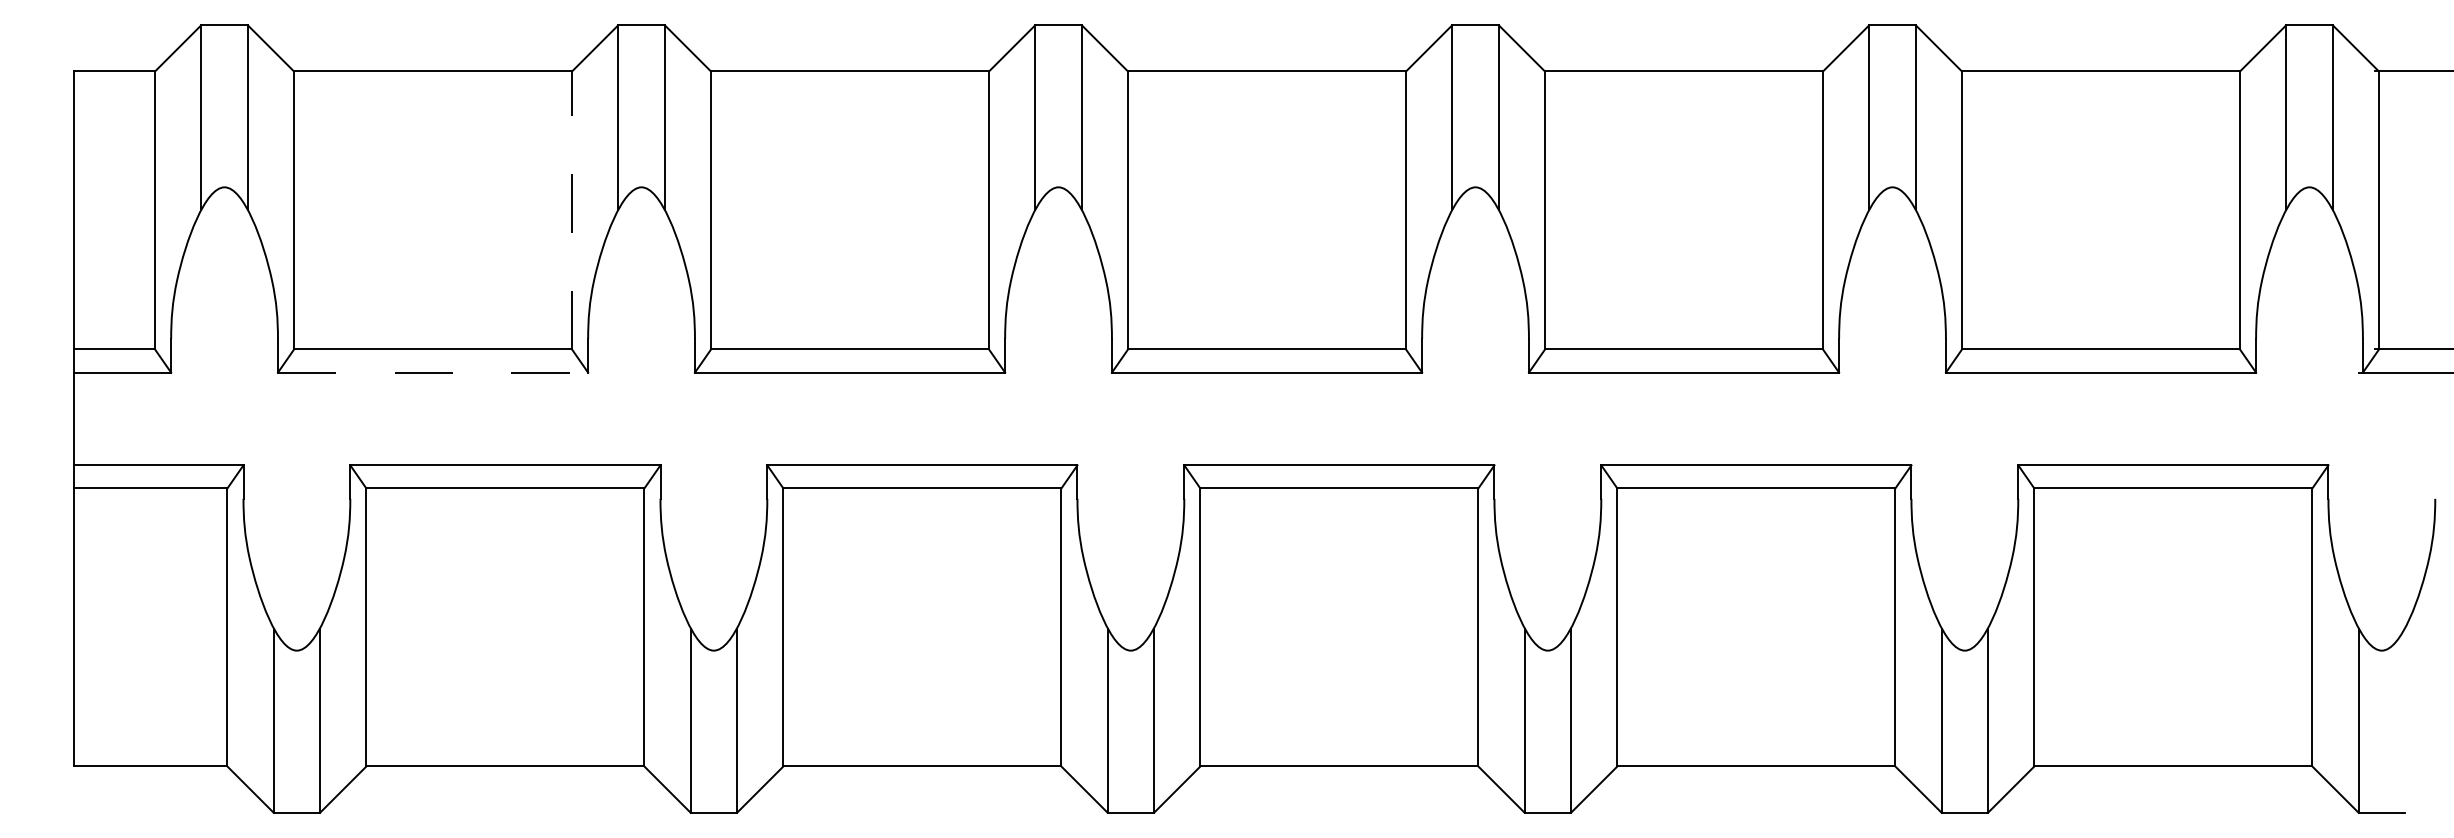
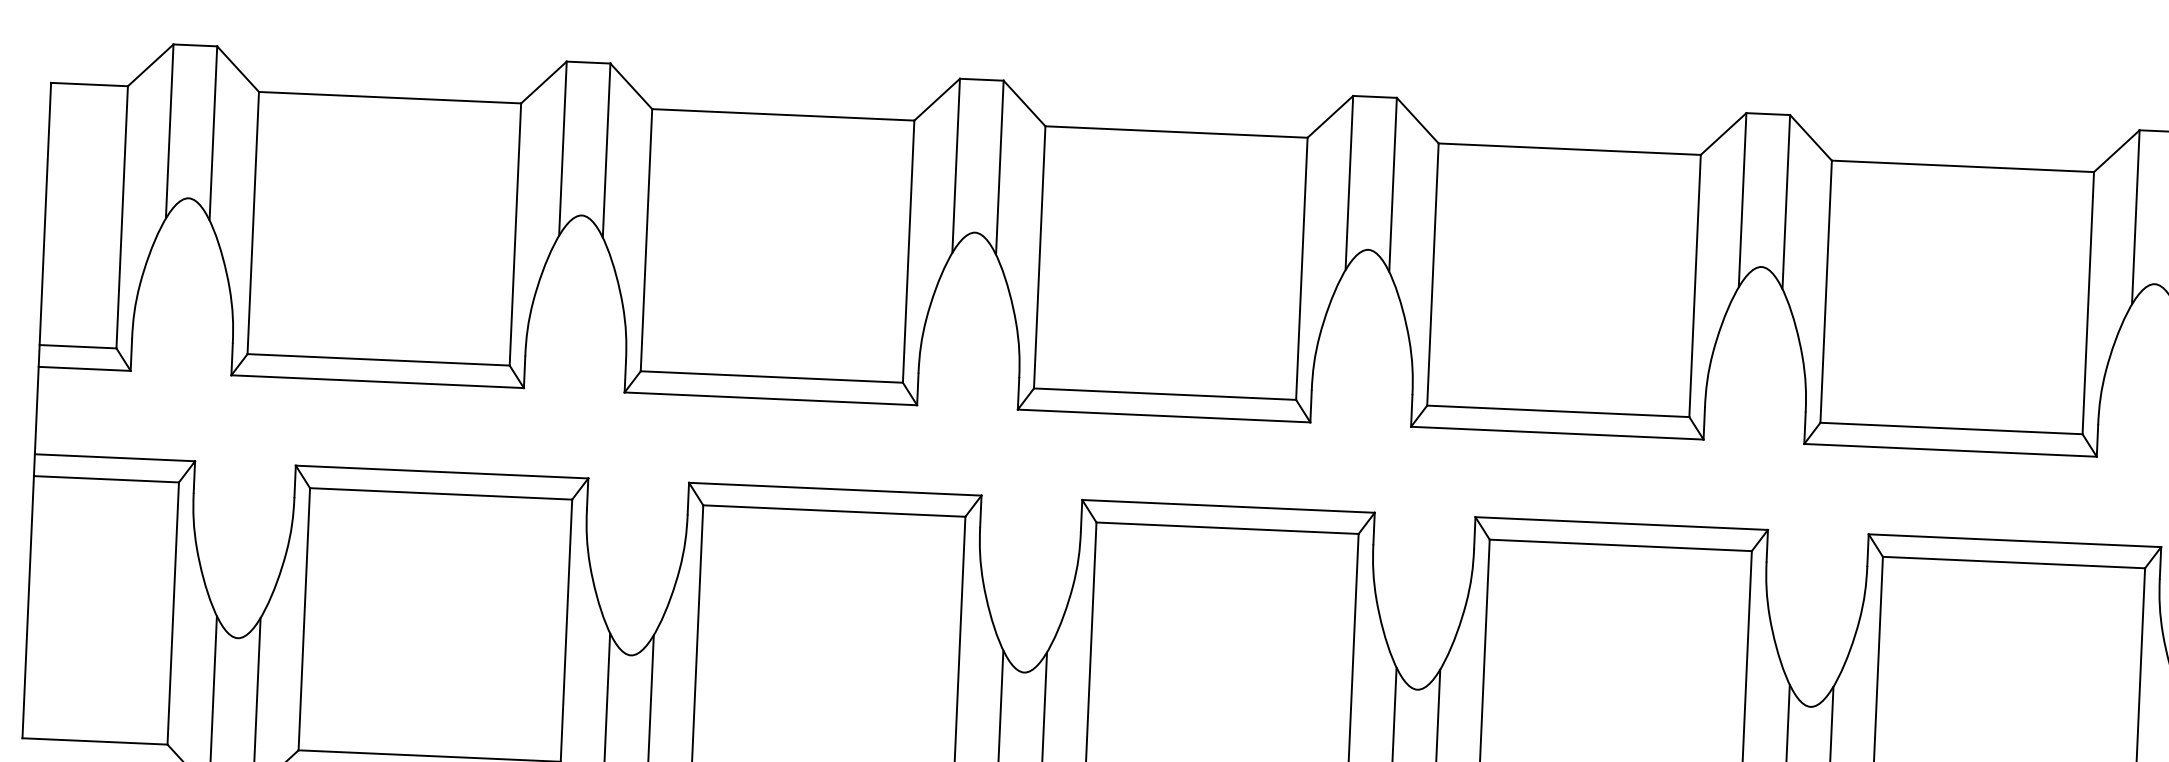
line: (572, 210) -> (515, 234), dashed -> solid
line: (433, 372) -> (378, 381), dashed -> solid

